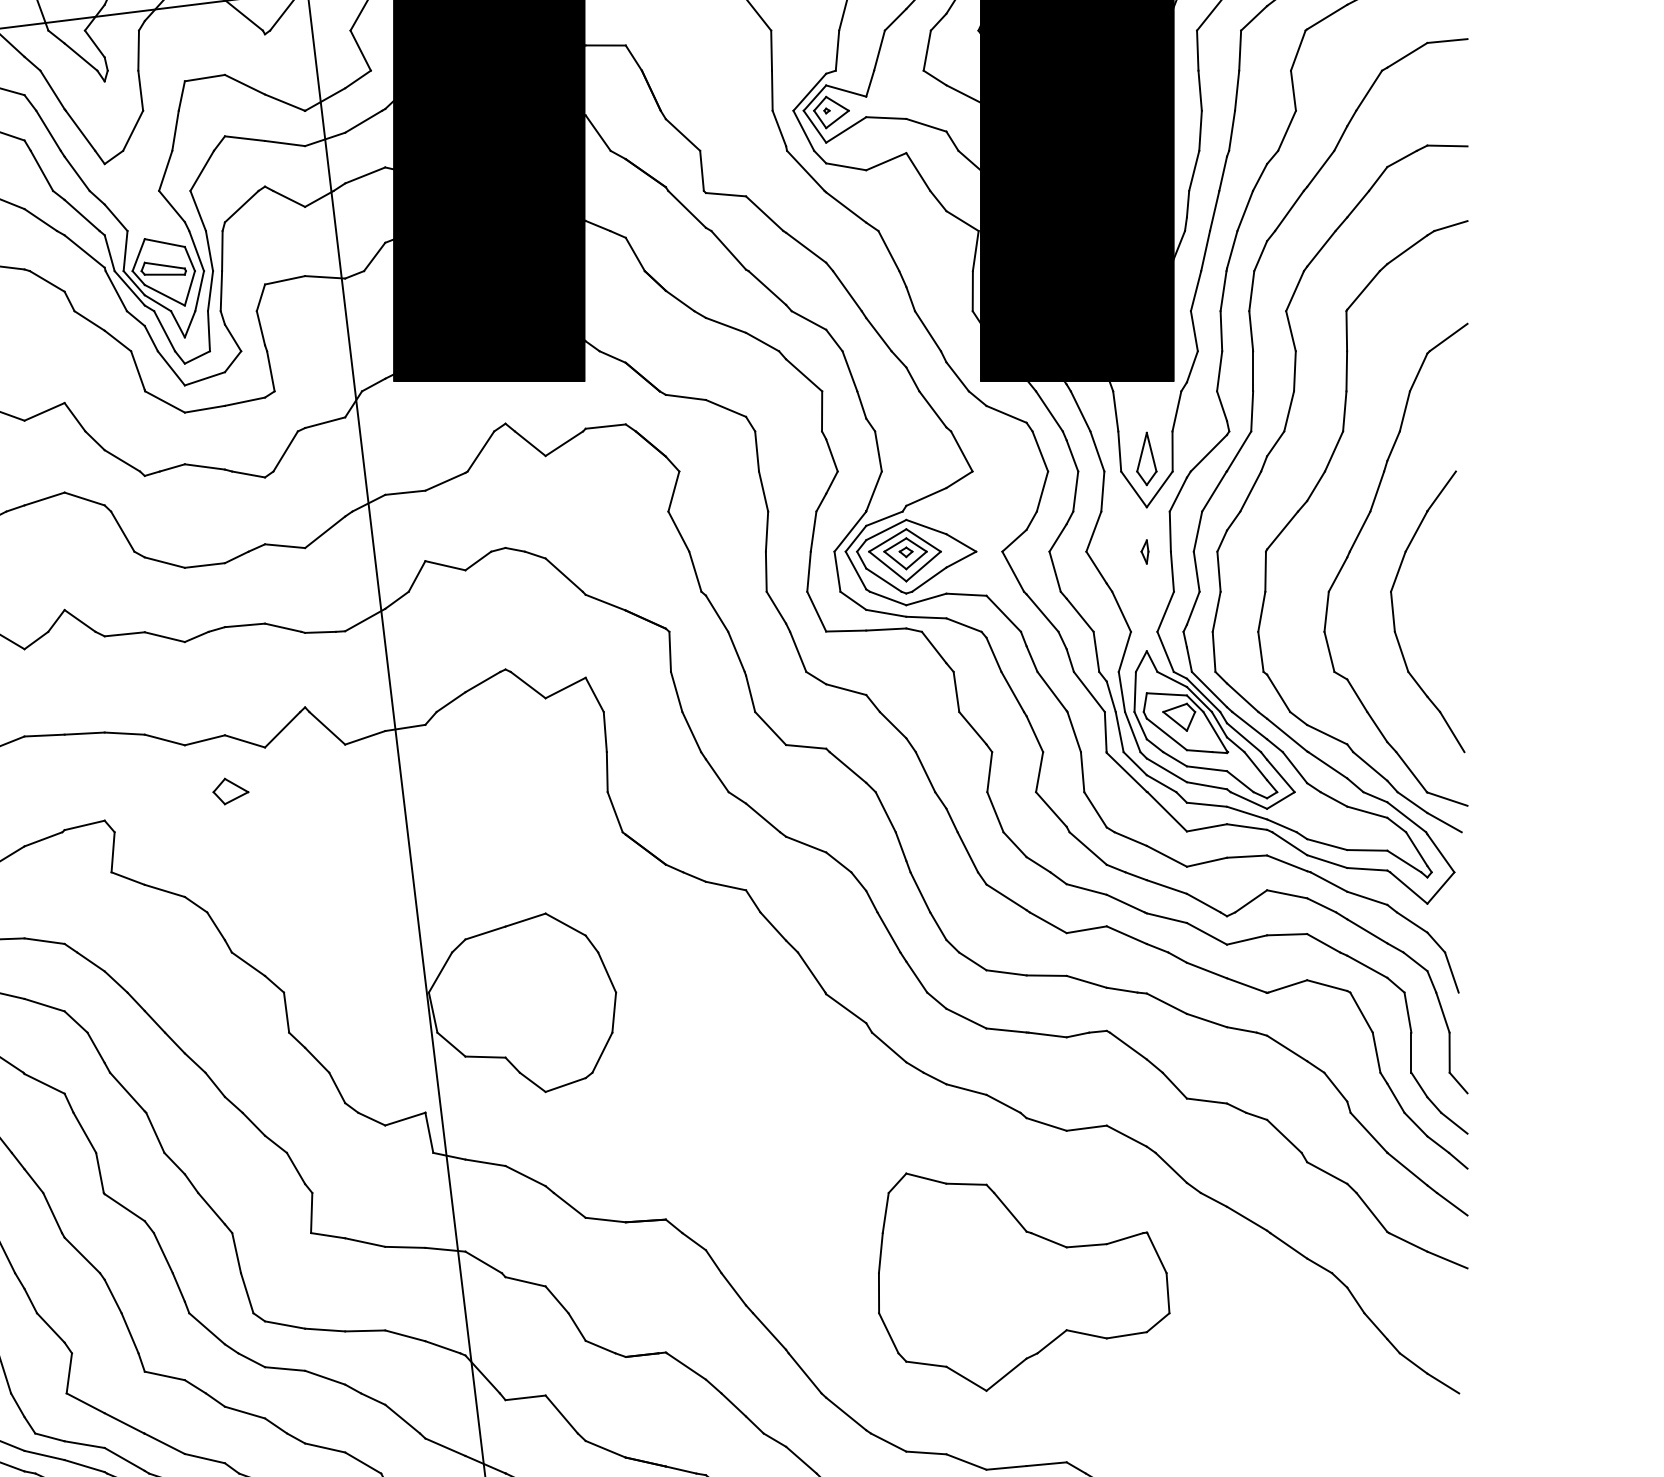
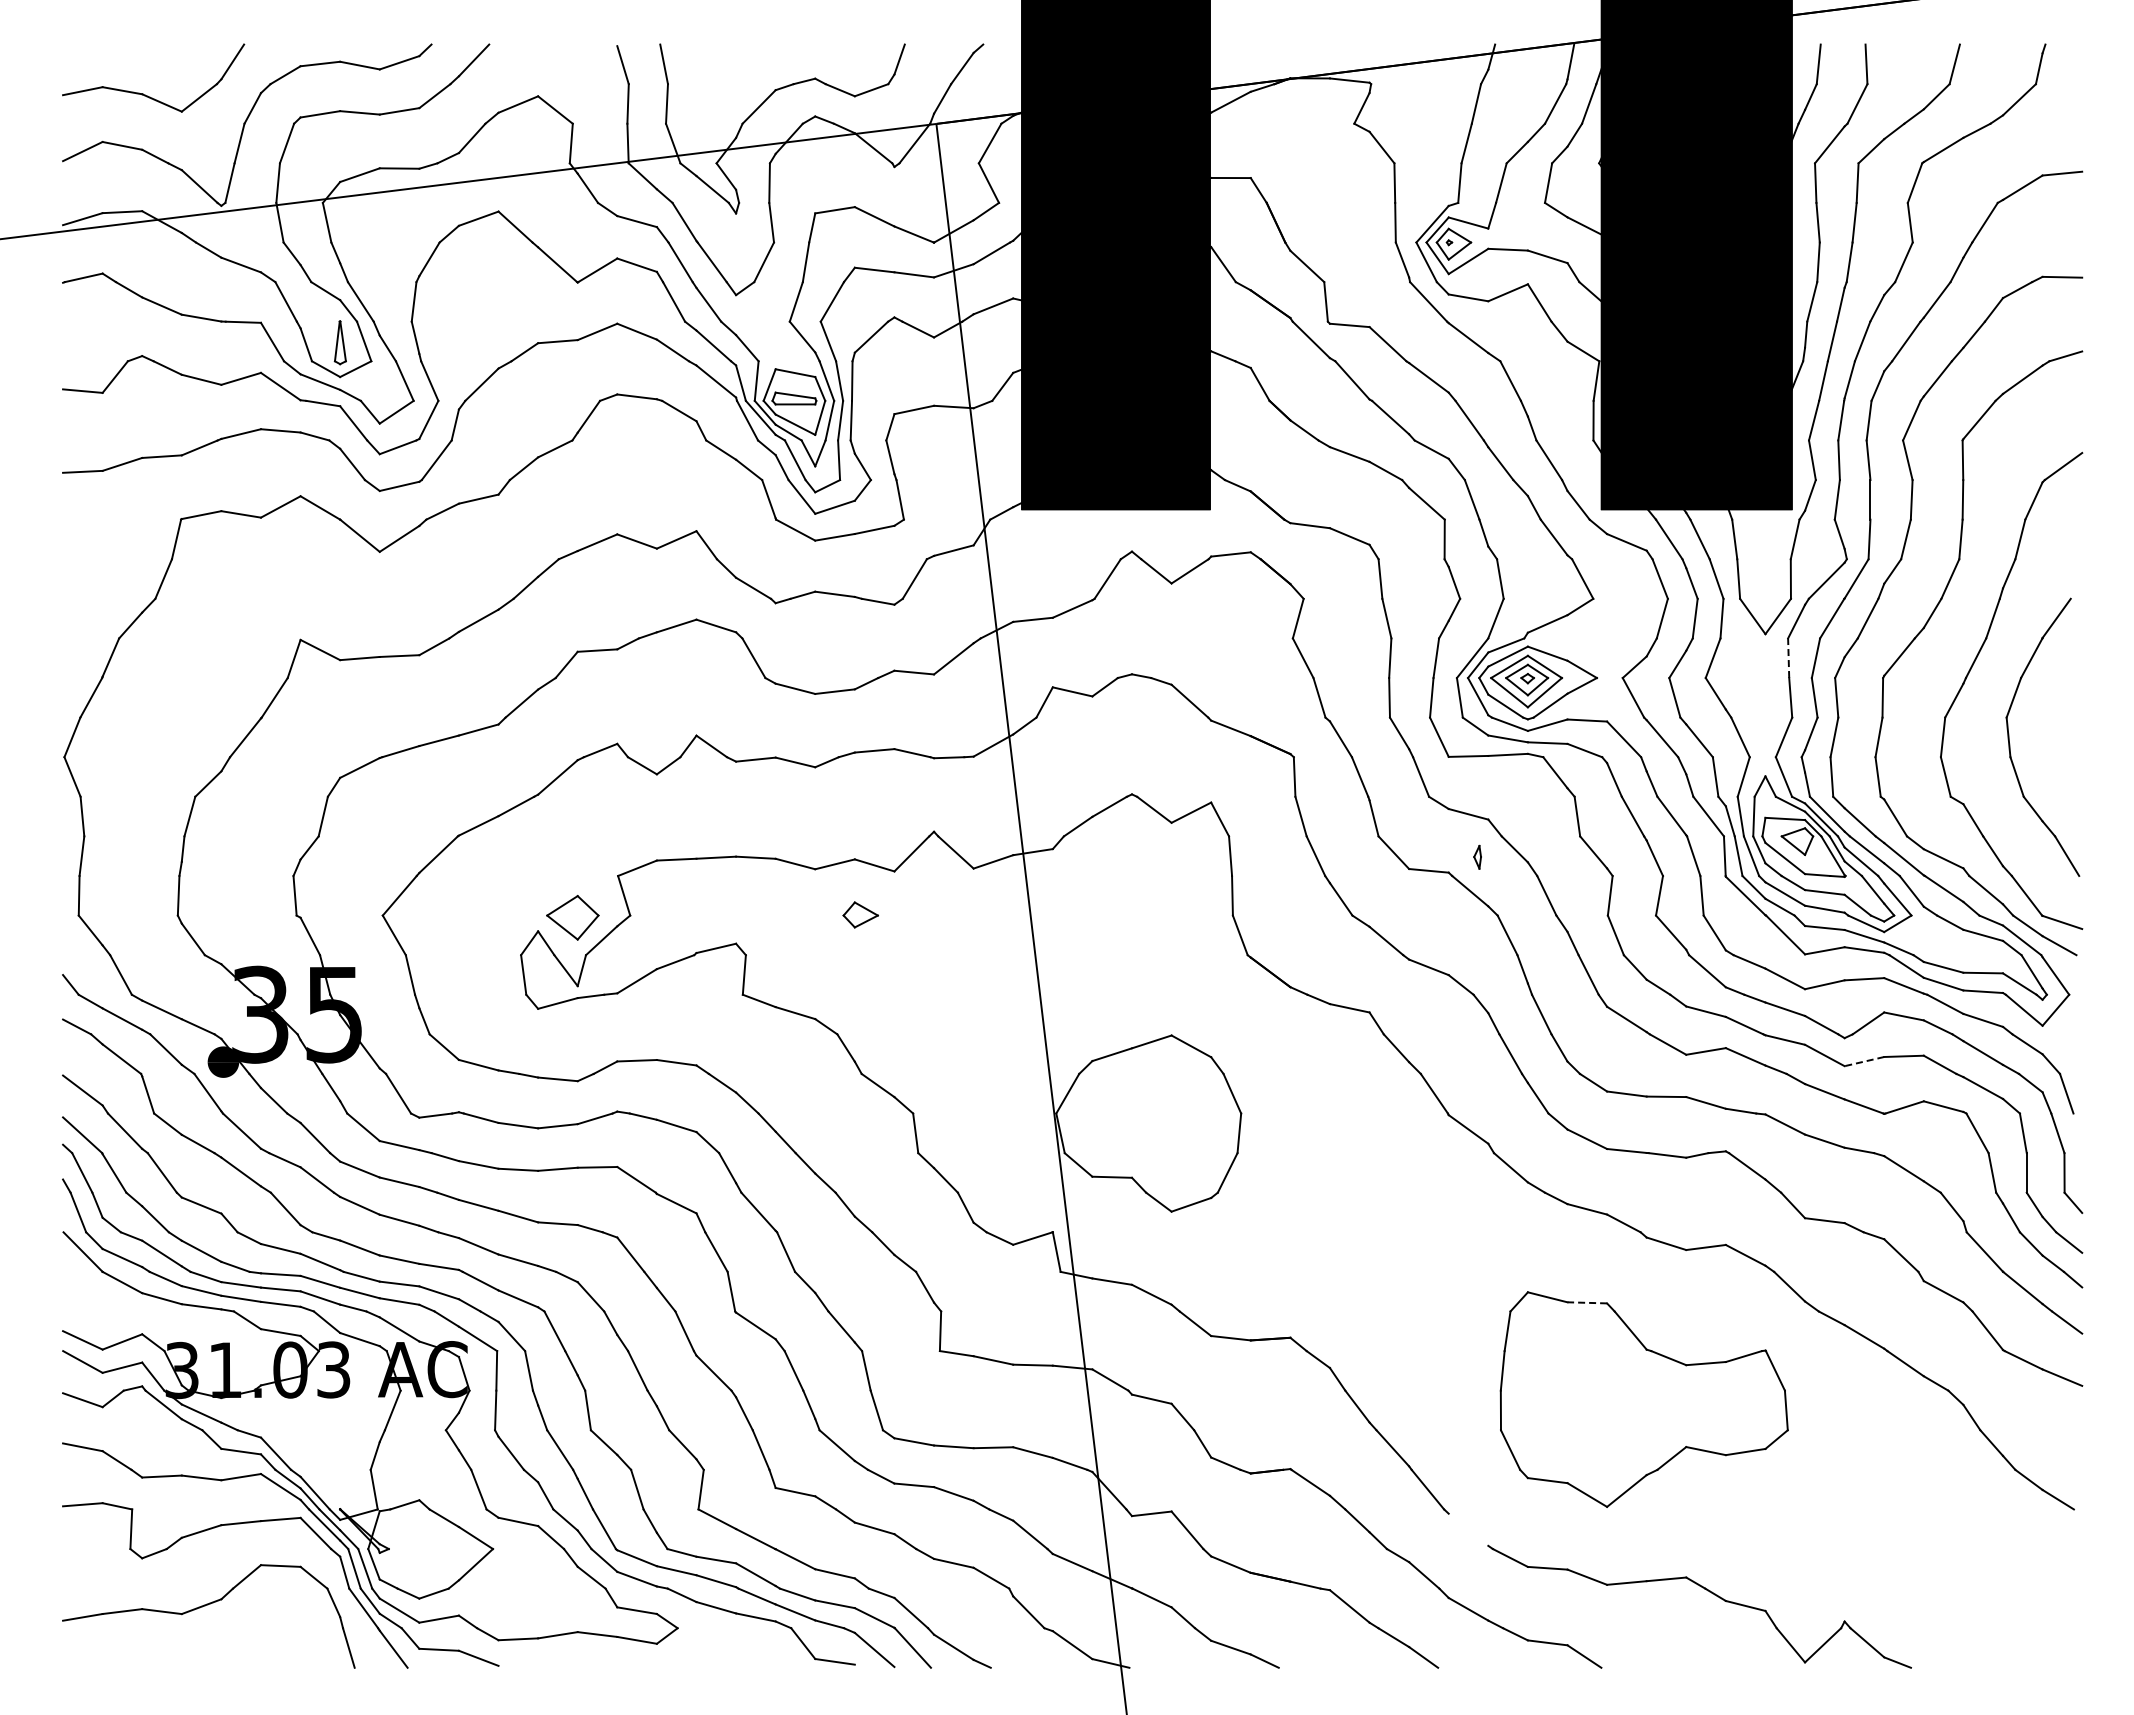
part: (1145, 459) -> (1764, 586), removed
line: (1170, 531) -> (1788, 658), solid -> dashed
part: (1144, 551) -> (1477, 856), moved
line: (1246, 939) -> (1863, 1061), solid -> dashed
line: (966, 1183) -> (1587, 1302), solid -> dashed
line: (846, 1413) -> (1468, 1529), removed

